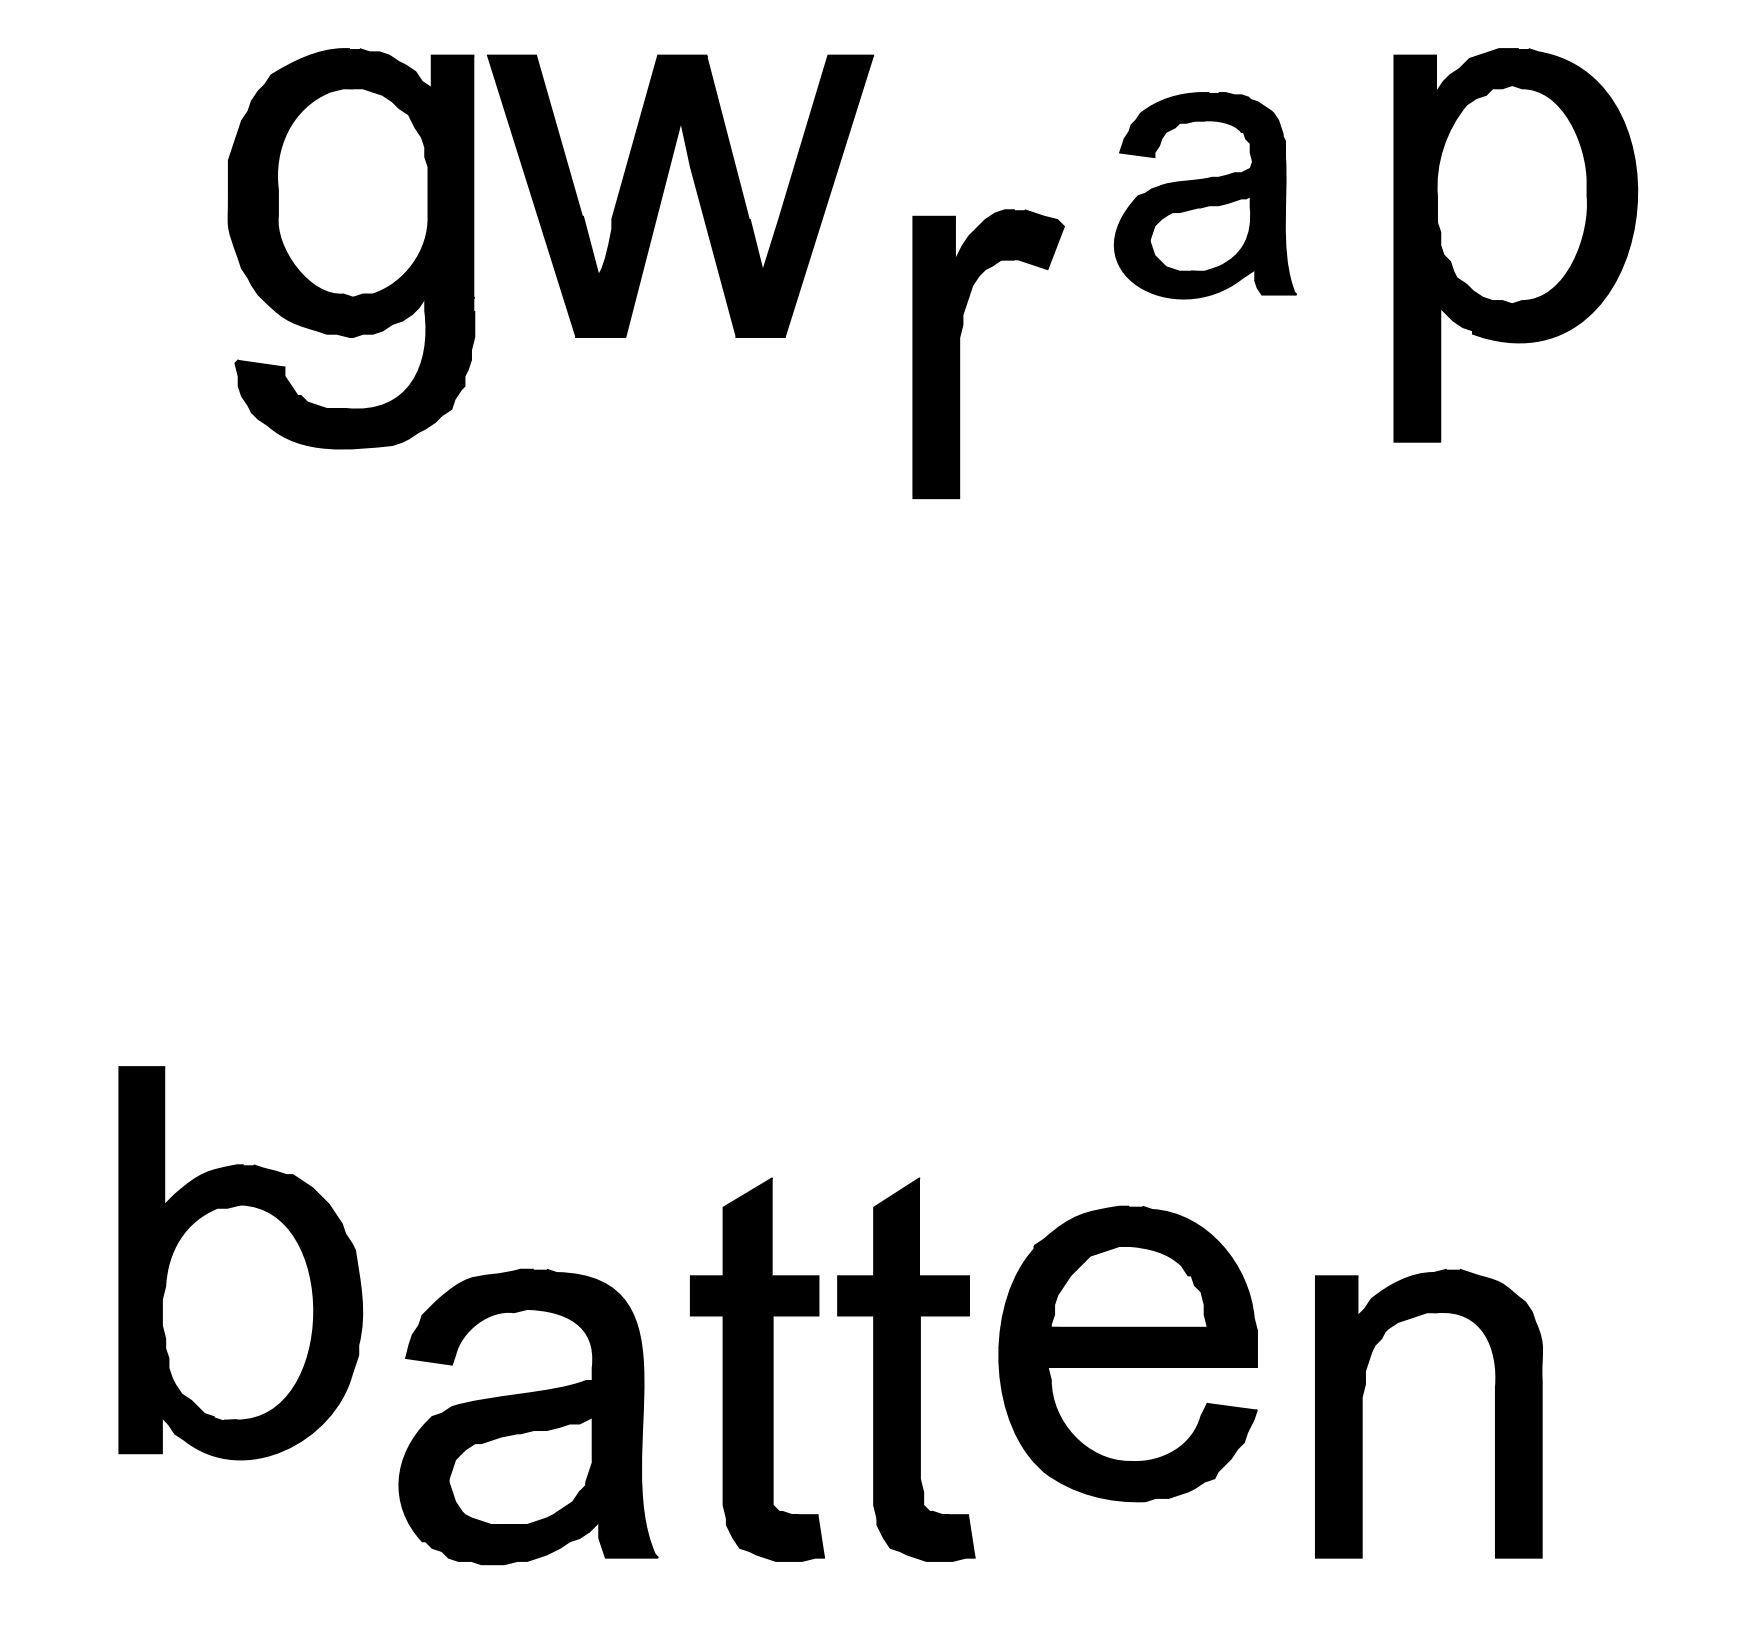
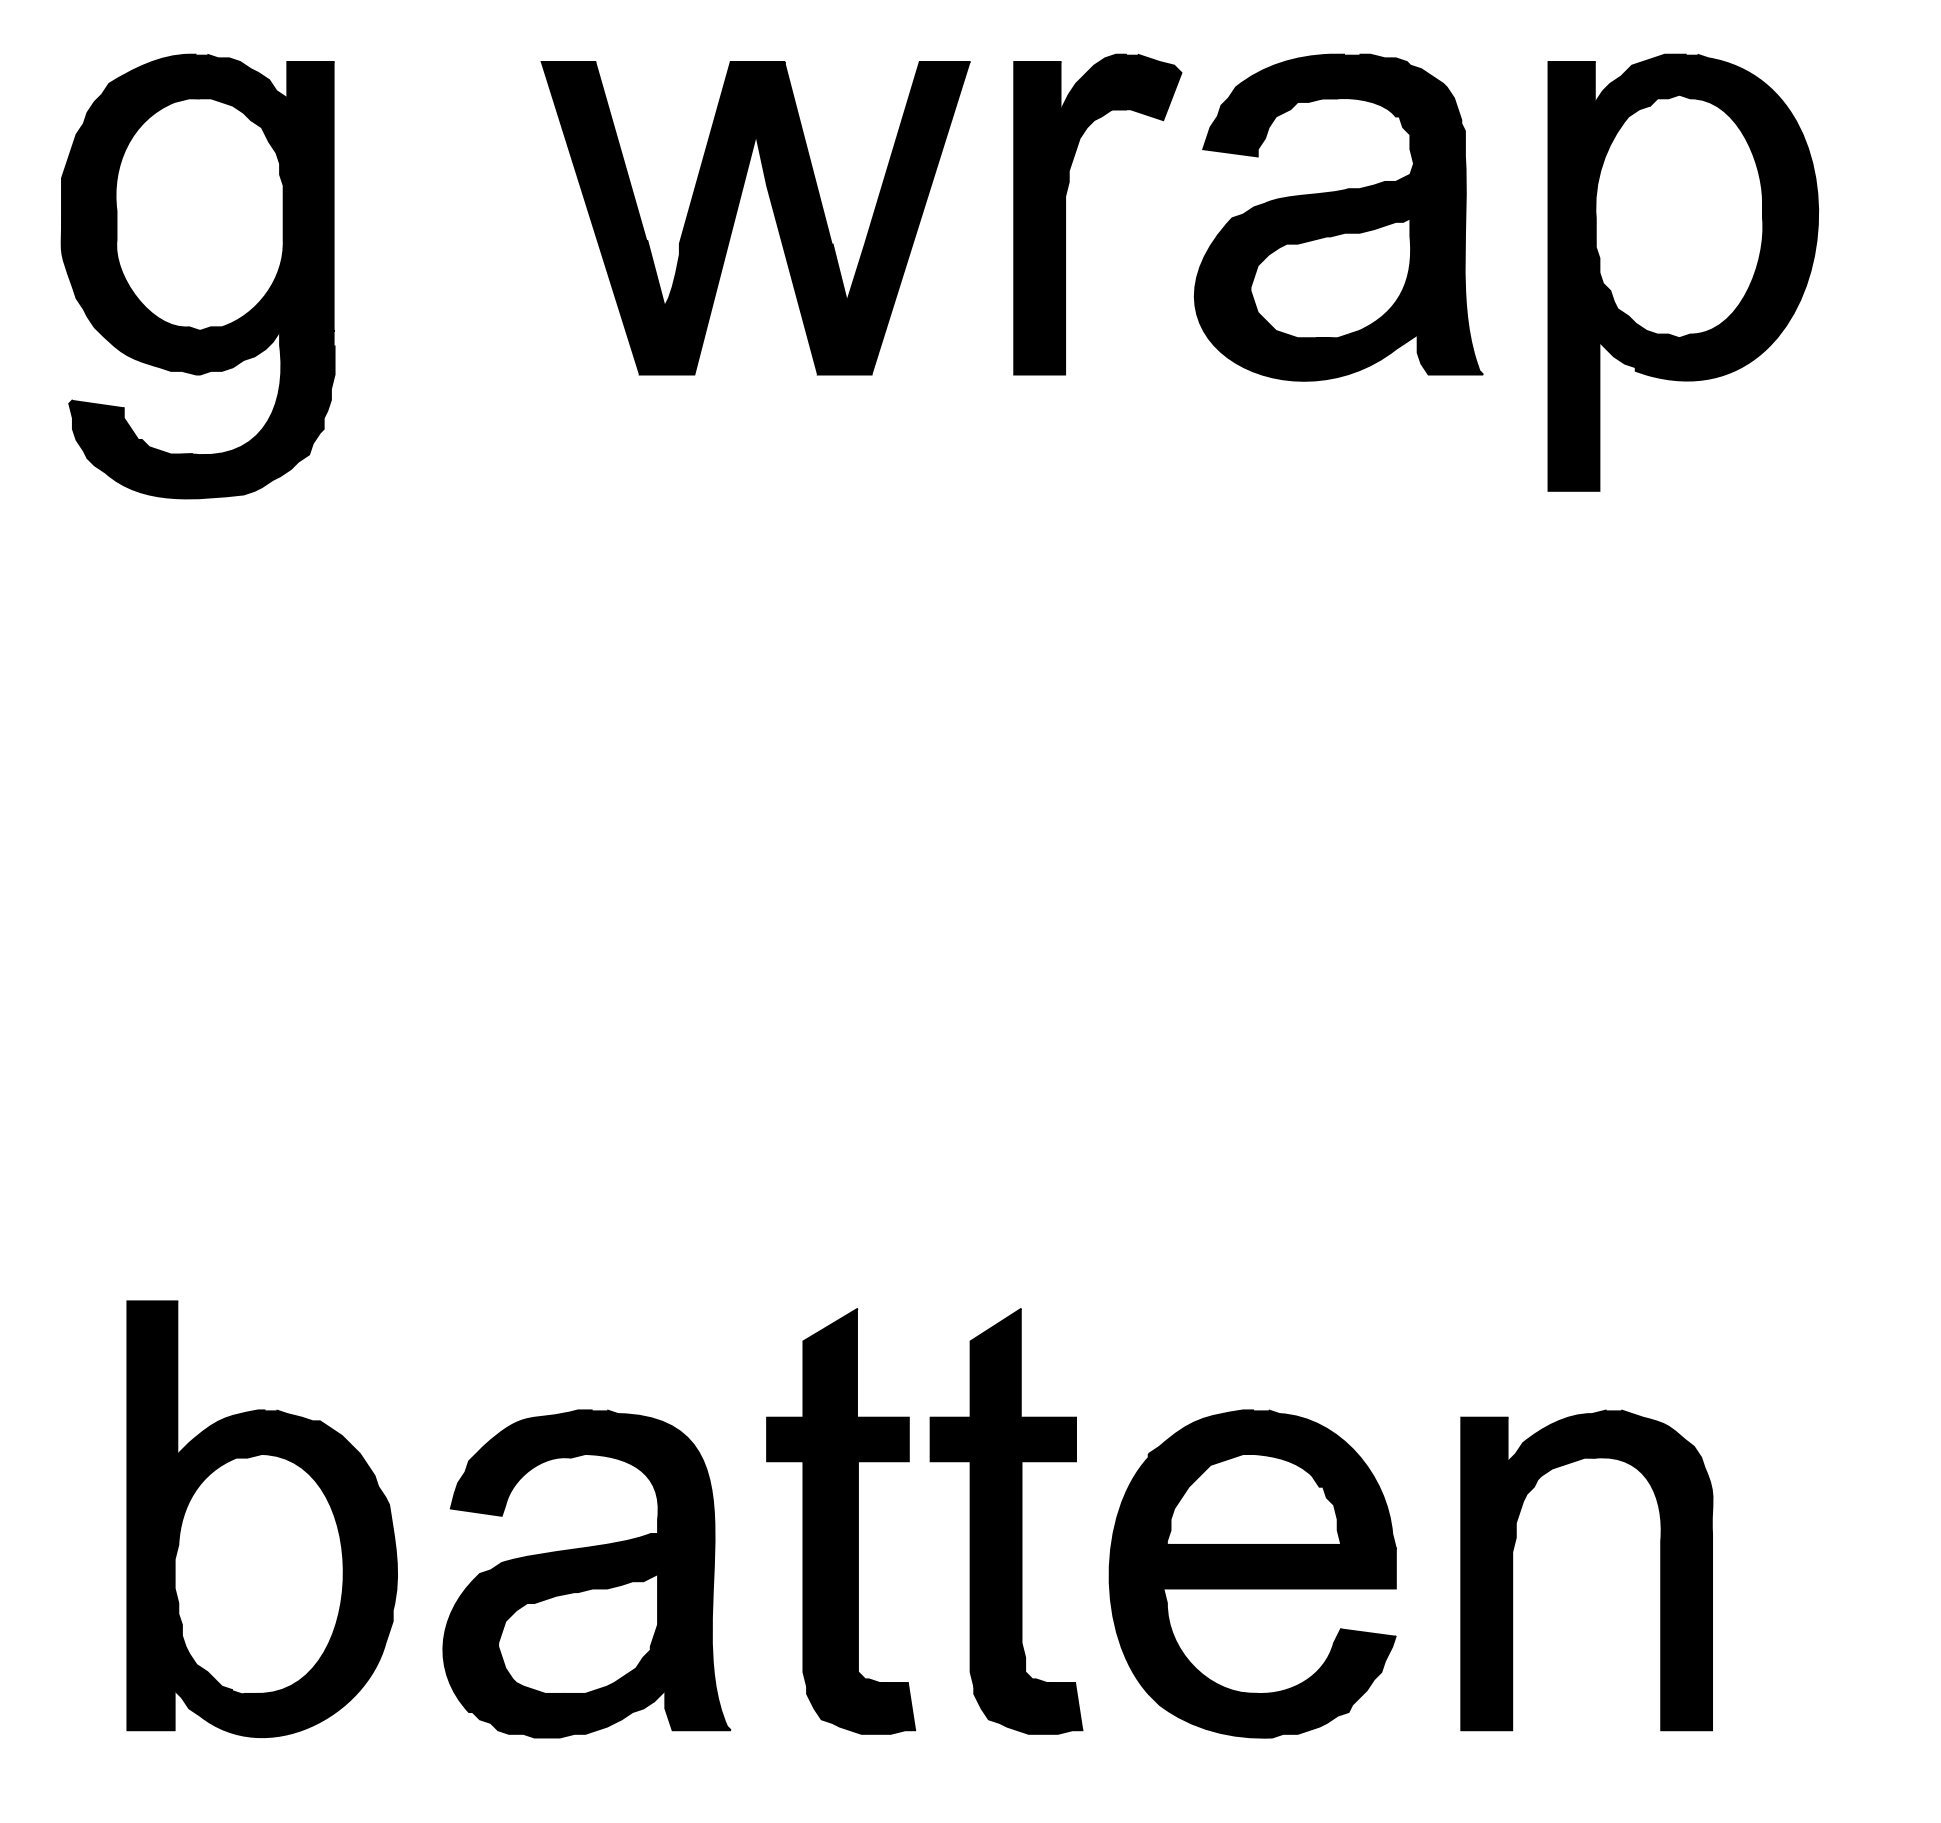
part: (1205, 195) -> (1338, 217), size x1.43
part: (350, 248) -> (197, 276), moved
part: (959, 354) -> (1065, 214), moved
part: (240, 1263) -> (261, 1519), moved
part: (1127, 1353) -> (1252, 1573), moved

